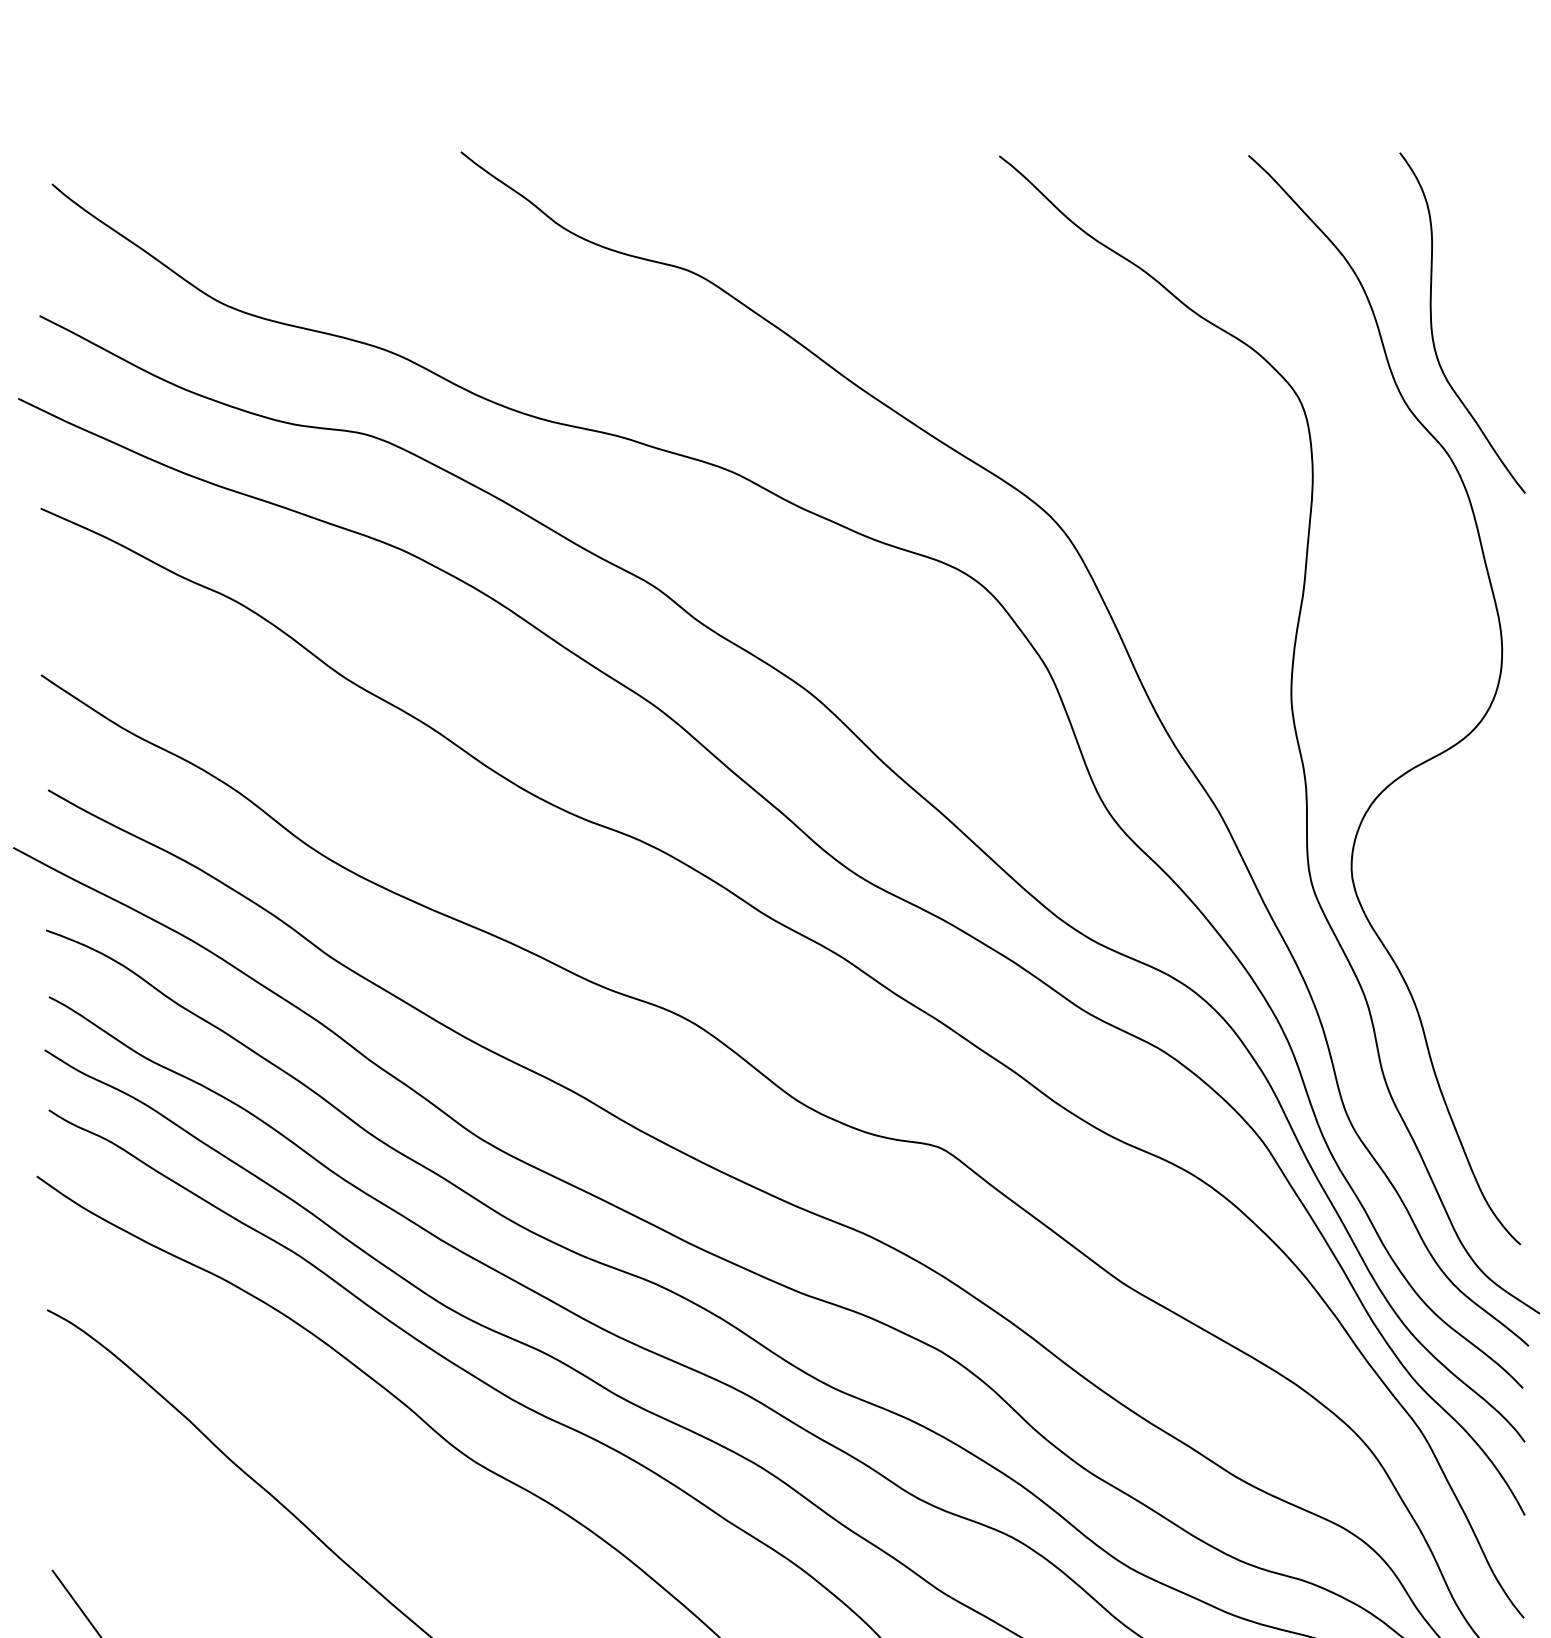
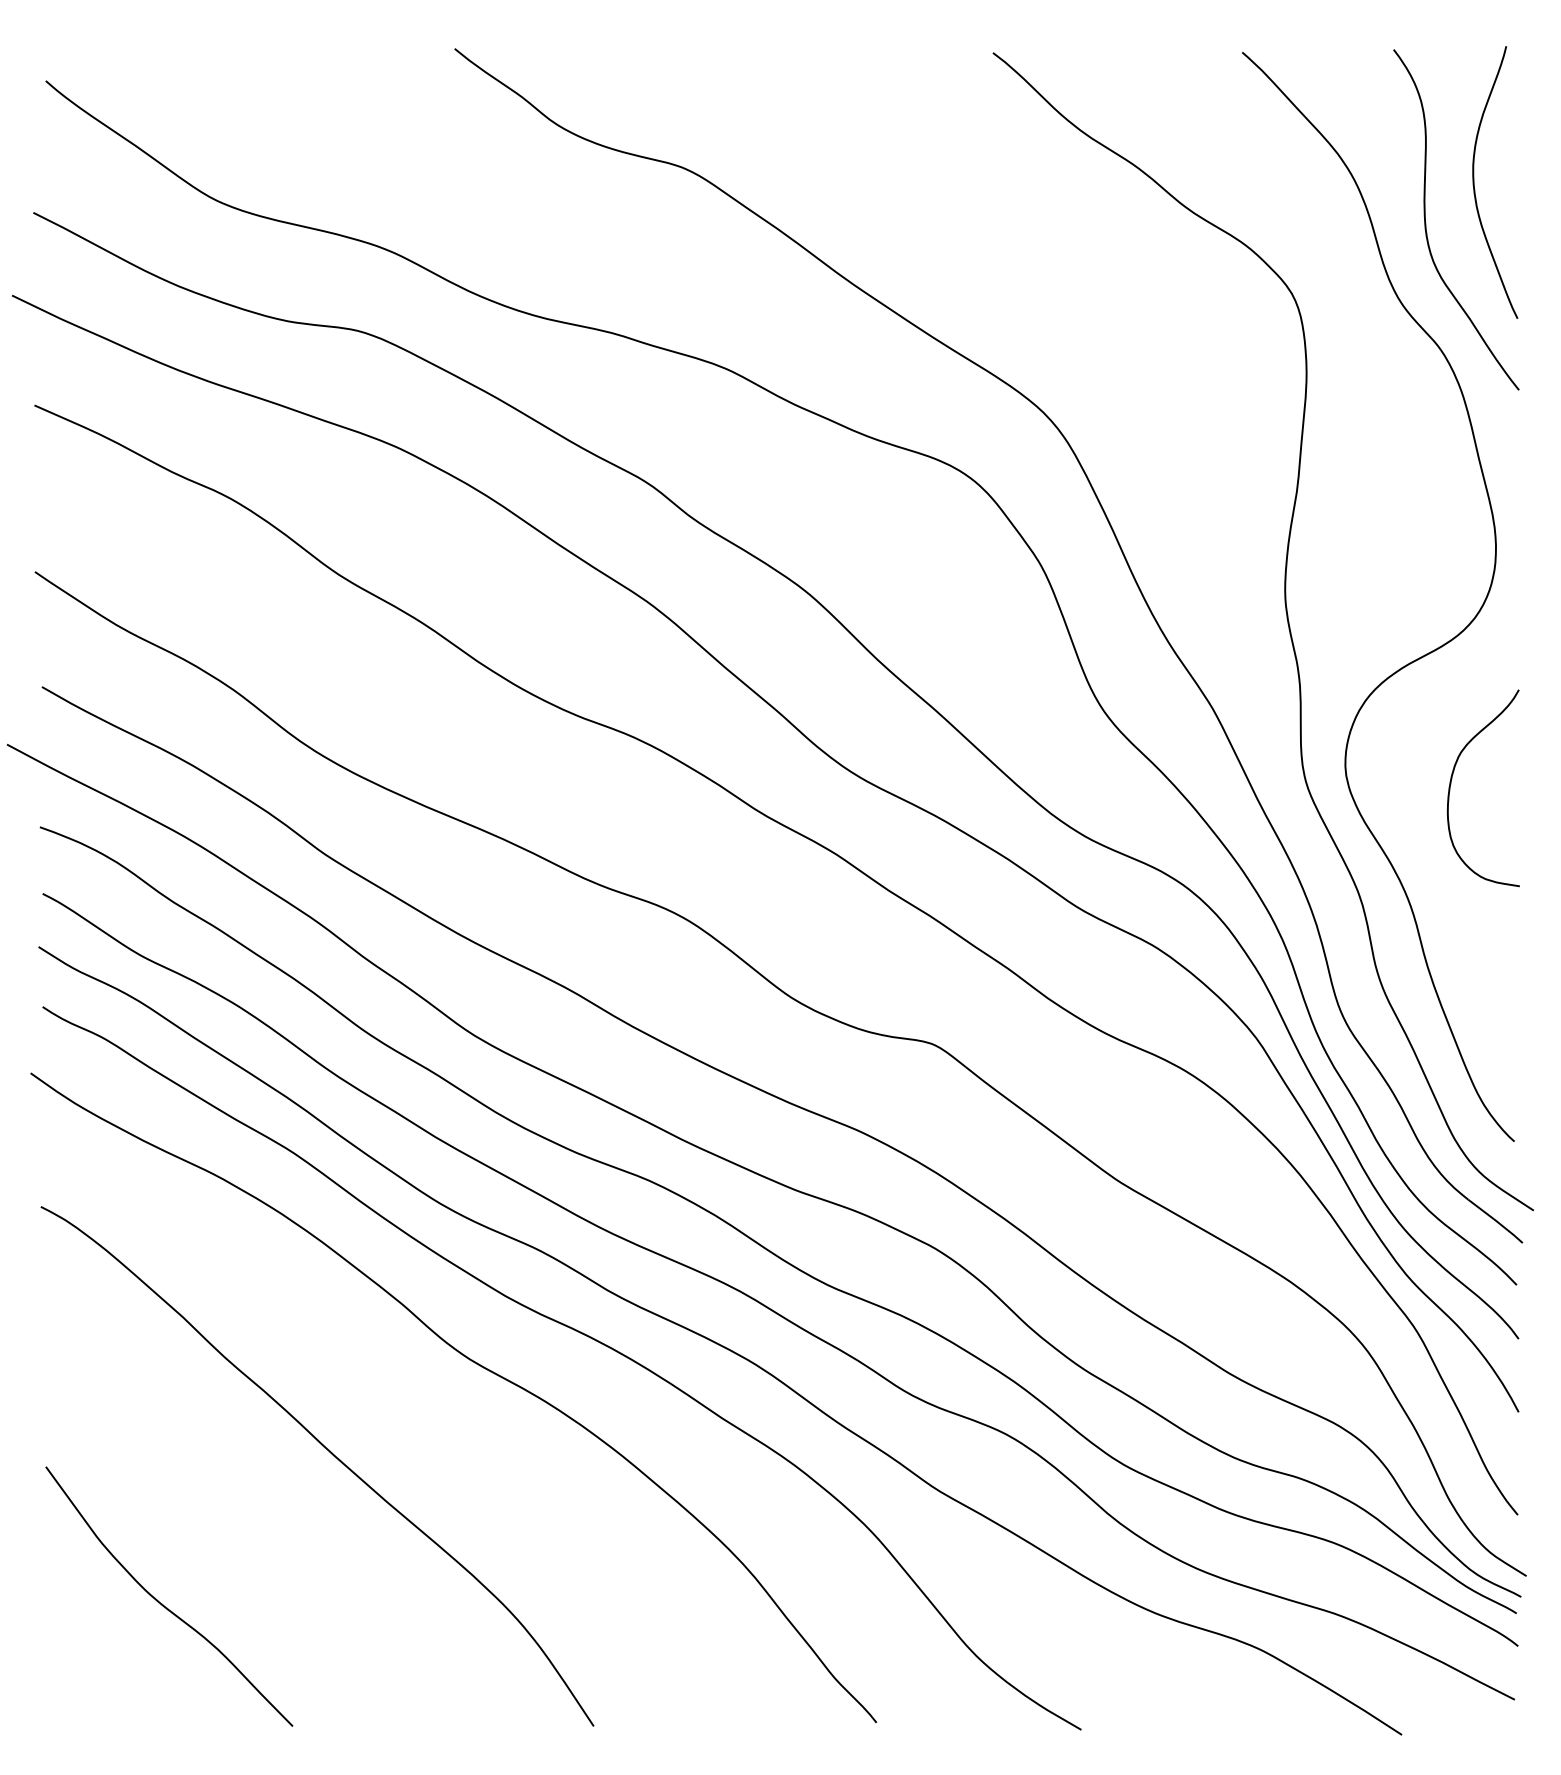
curve: (1480, 285) -> (1474, 182), added
curve: (1457, 887) -> (1451, 784), added

